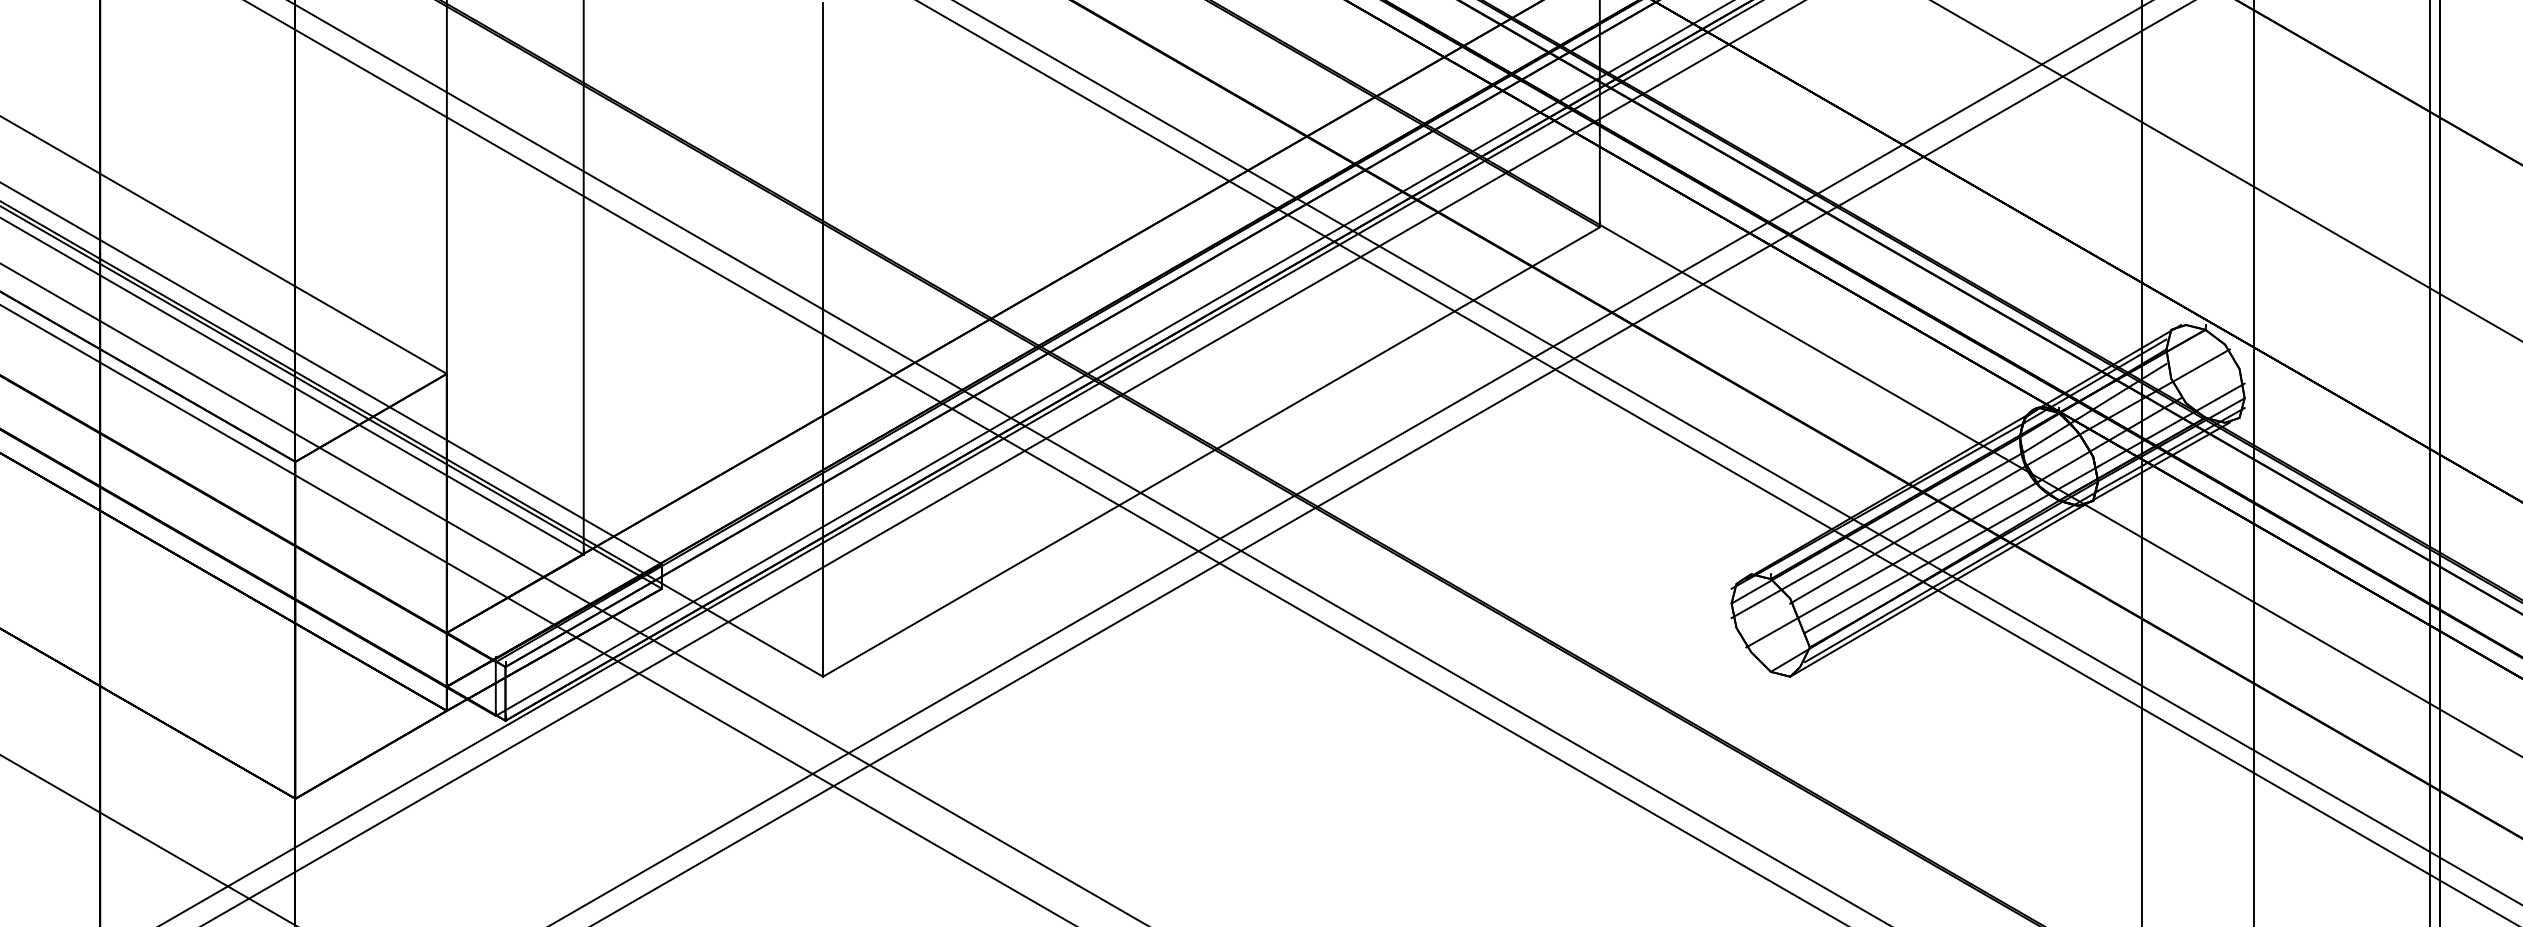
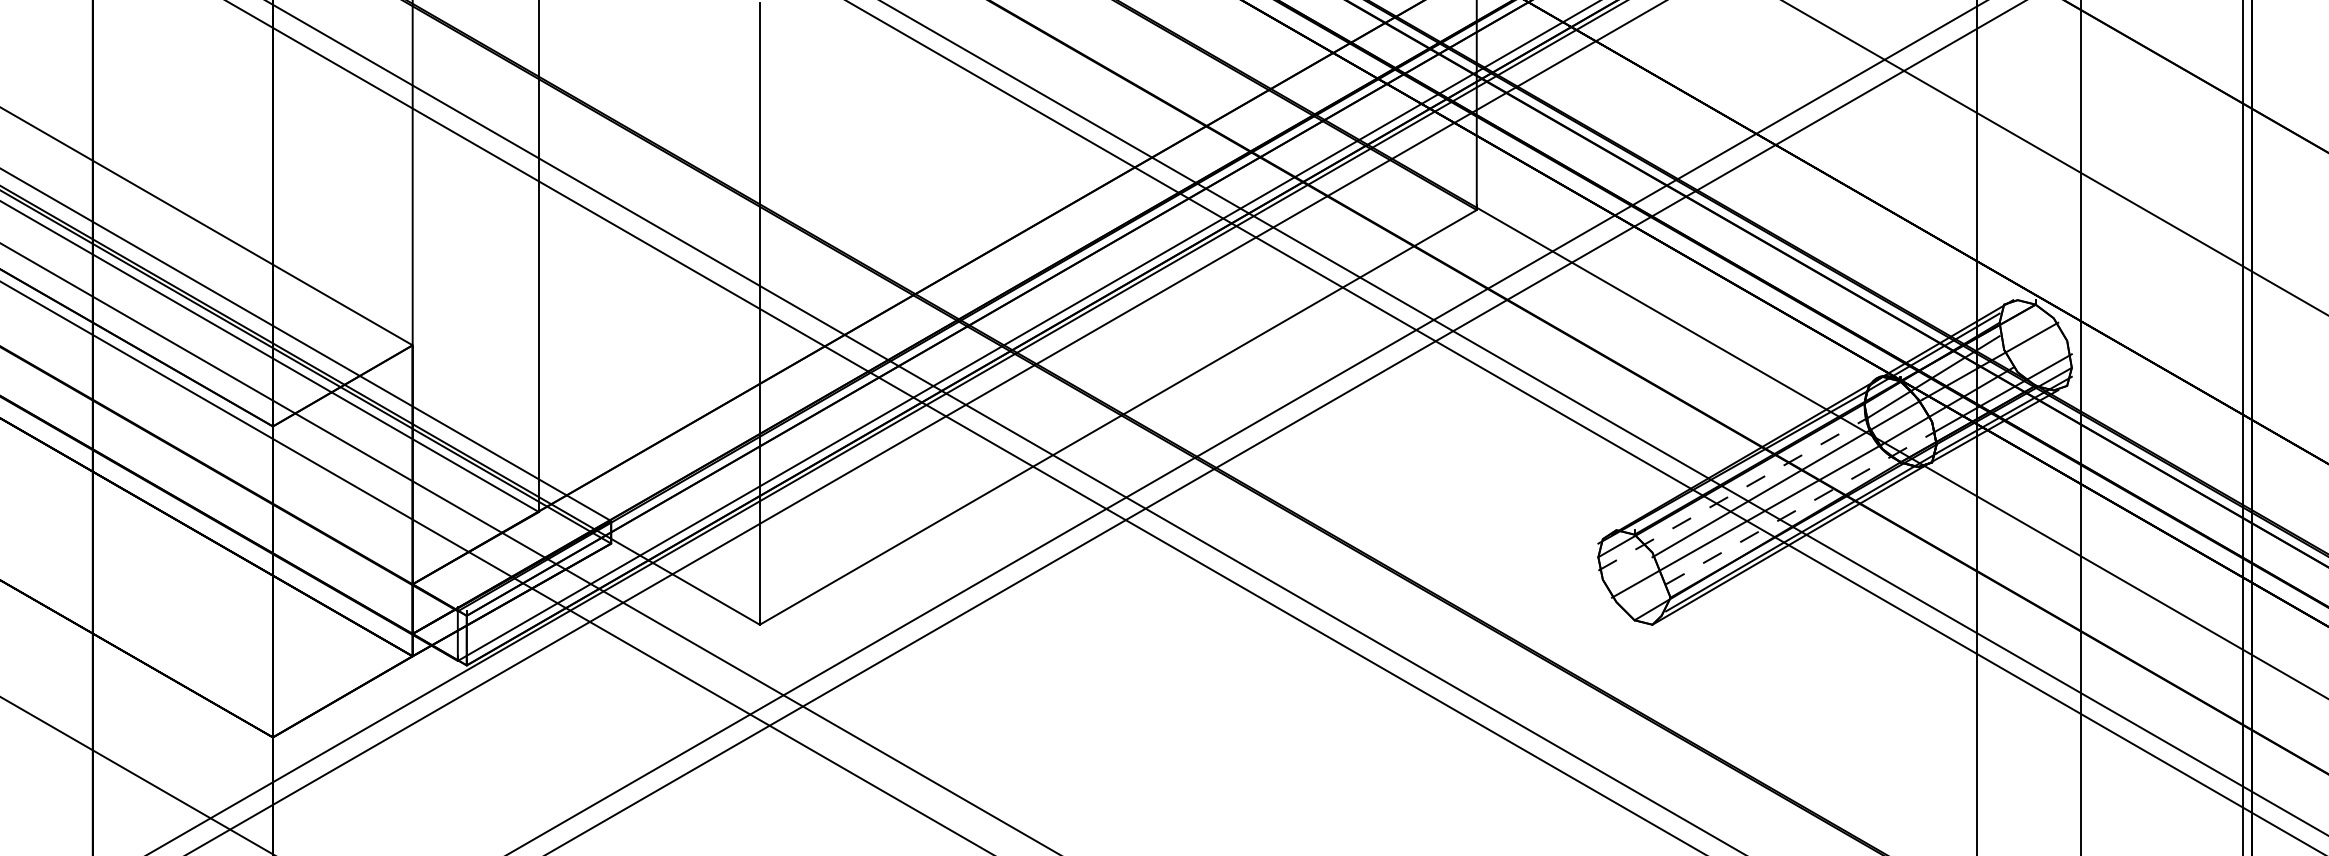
line: (1878, 534) -> (1733, 493), solid -> dashed
line: (1952, 549) -> (1802, 507), solid -> dashed

